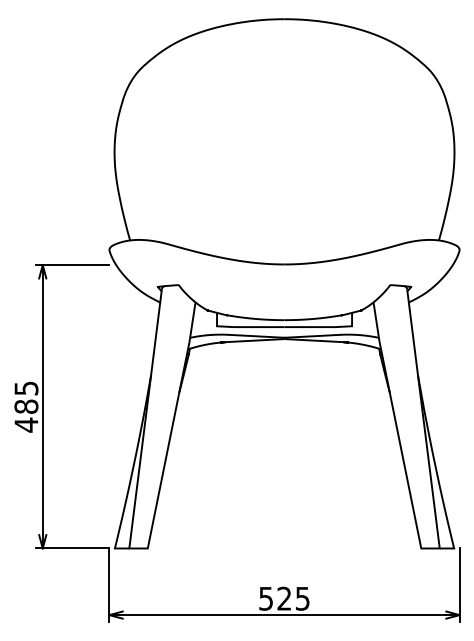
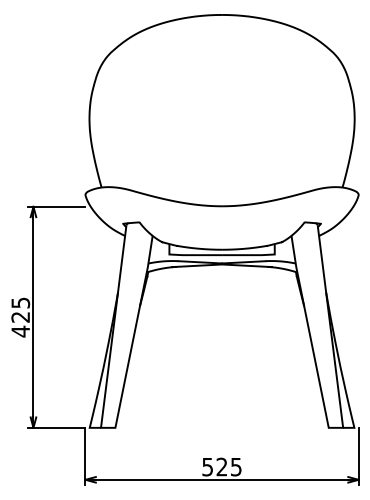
text: (26, 406) -> (20, 317), 485 -> 425

